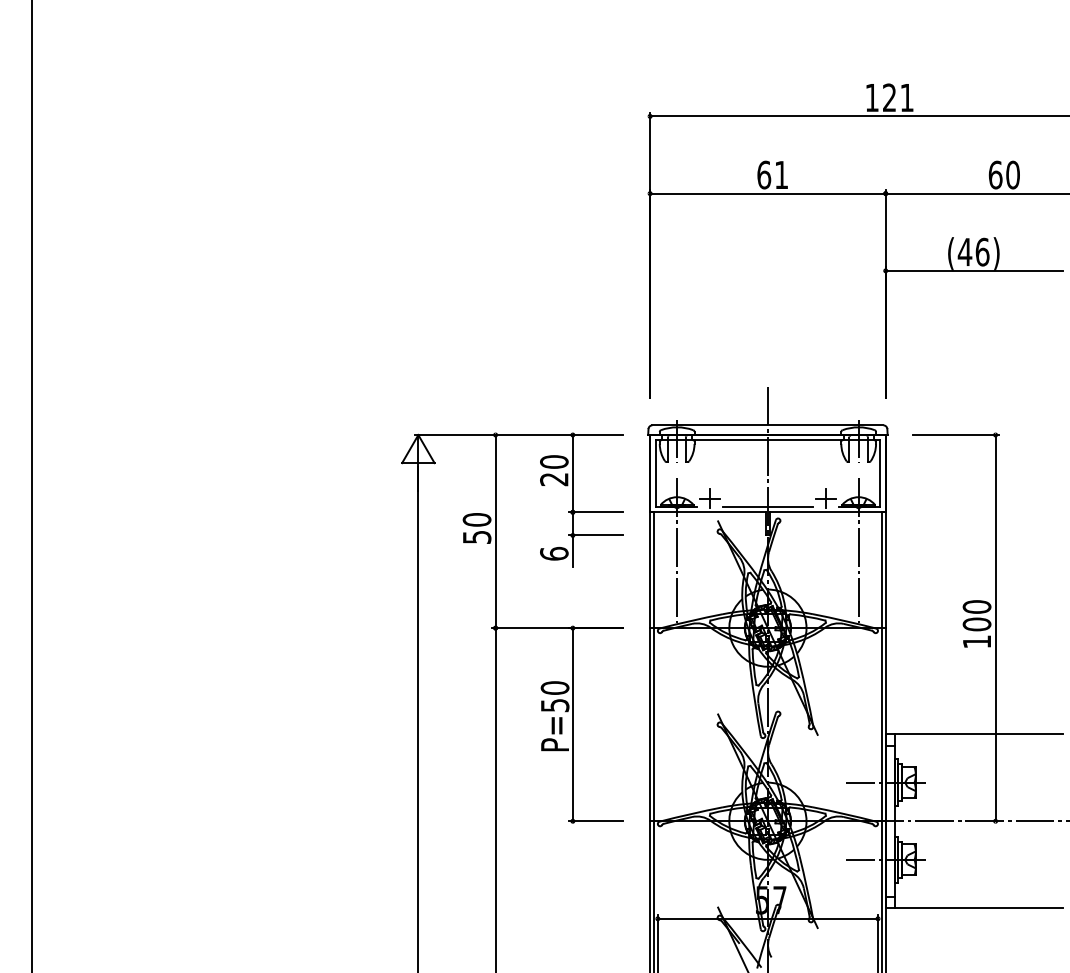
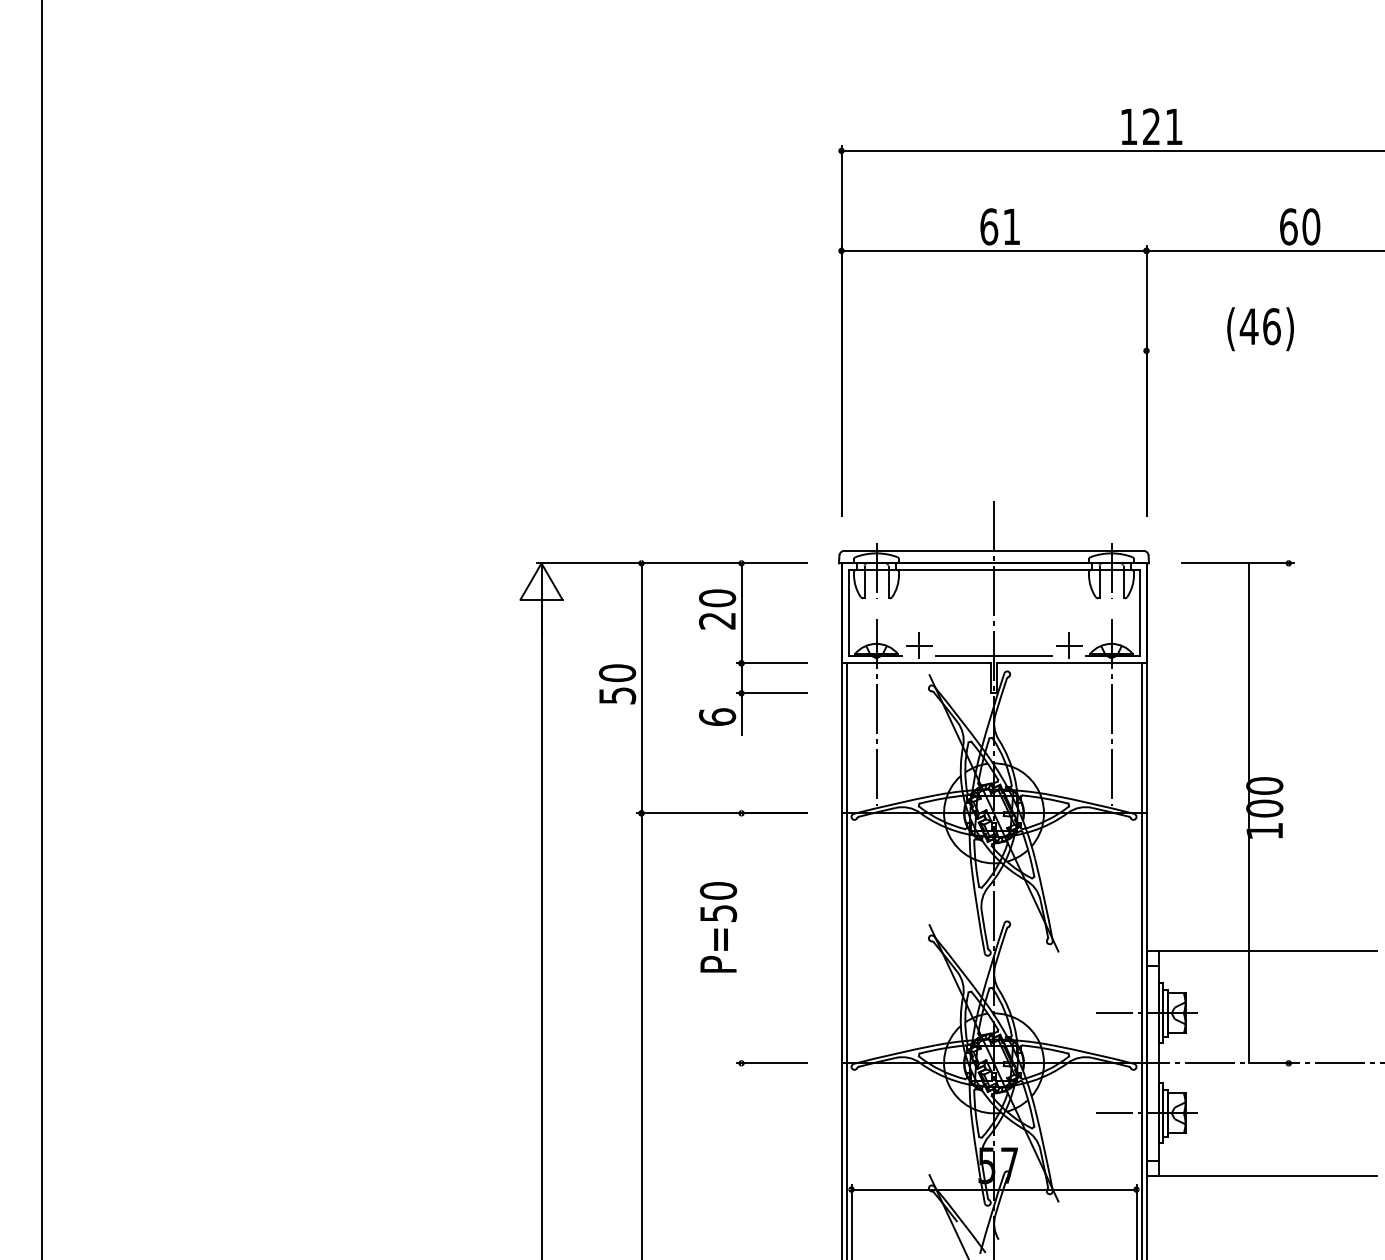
line: (974, 270) -> (1261, 350), removed
line: (995, 628) -> (1248, 813), moved
line: (572, 724) -> (741, 938), removed

